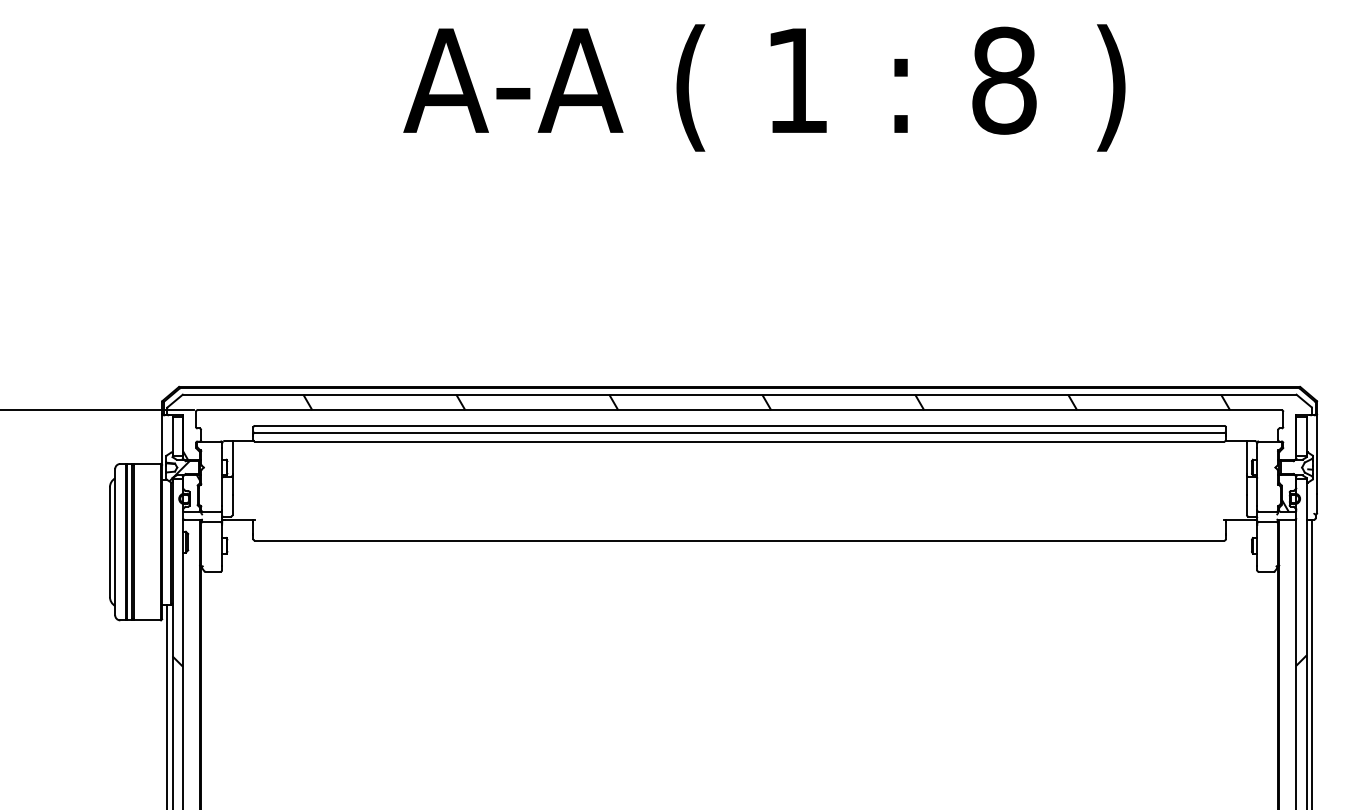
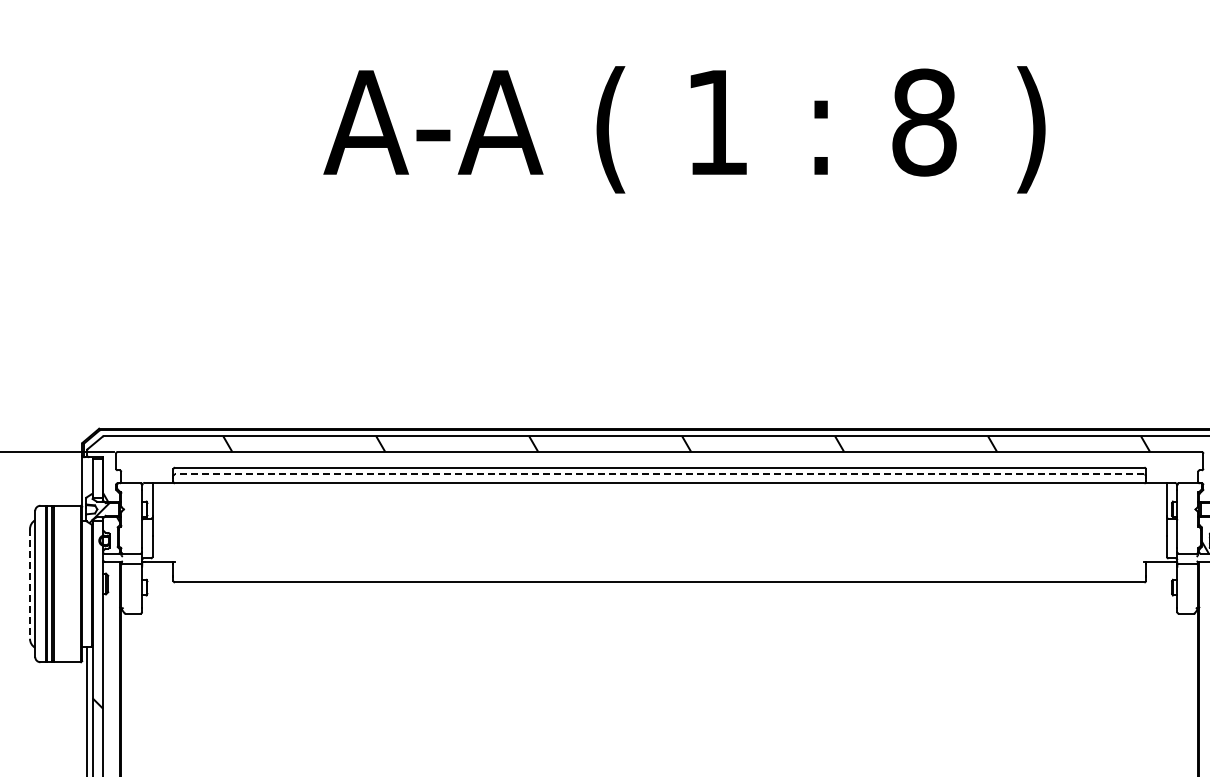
line: (739, 432) -> (659, 474), solid -> dashed
line: (109, 542) -> (29, 584), solid -> dashed

